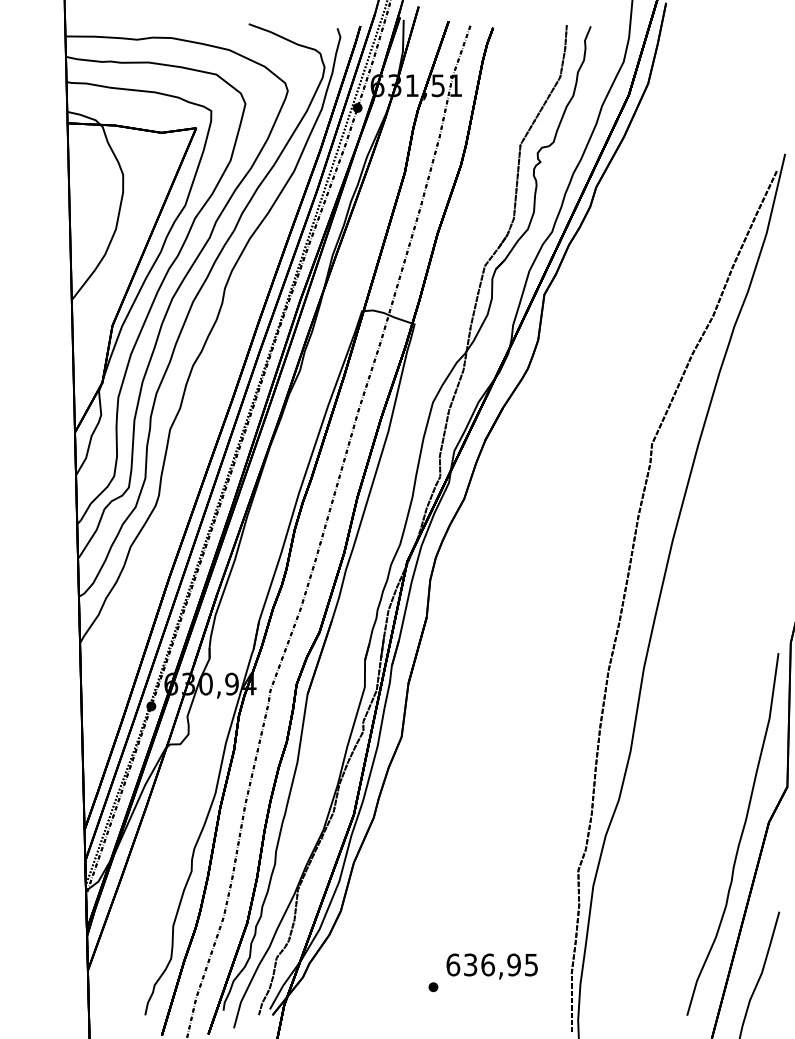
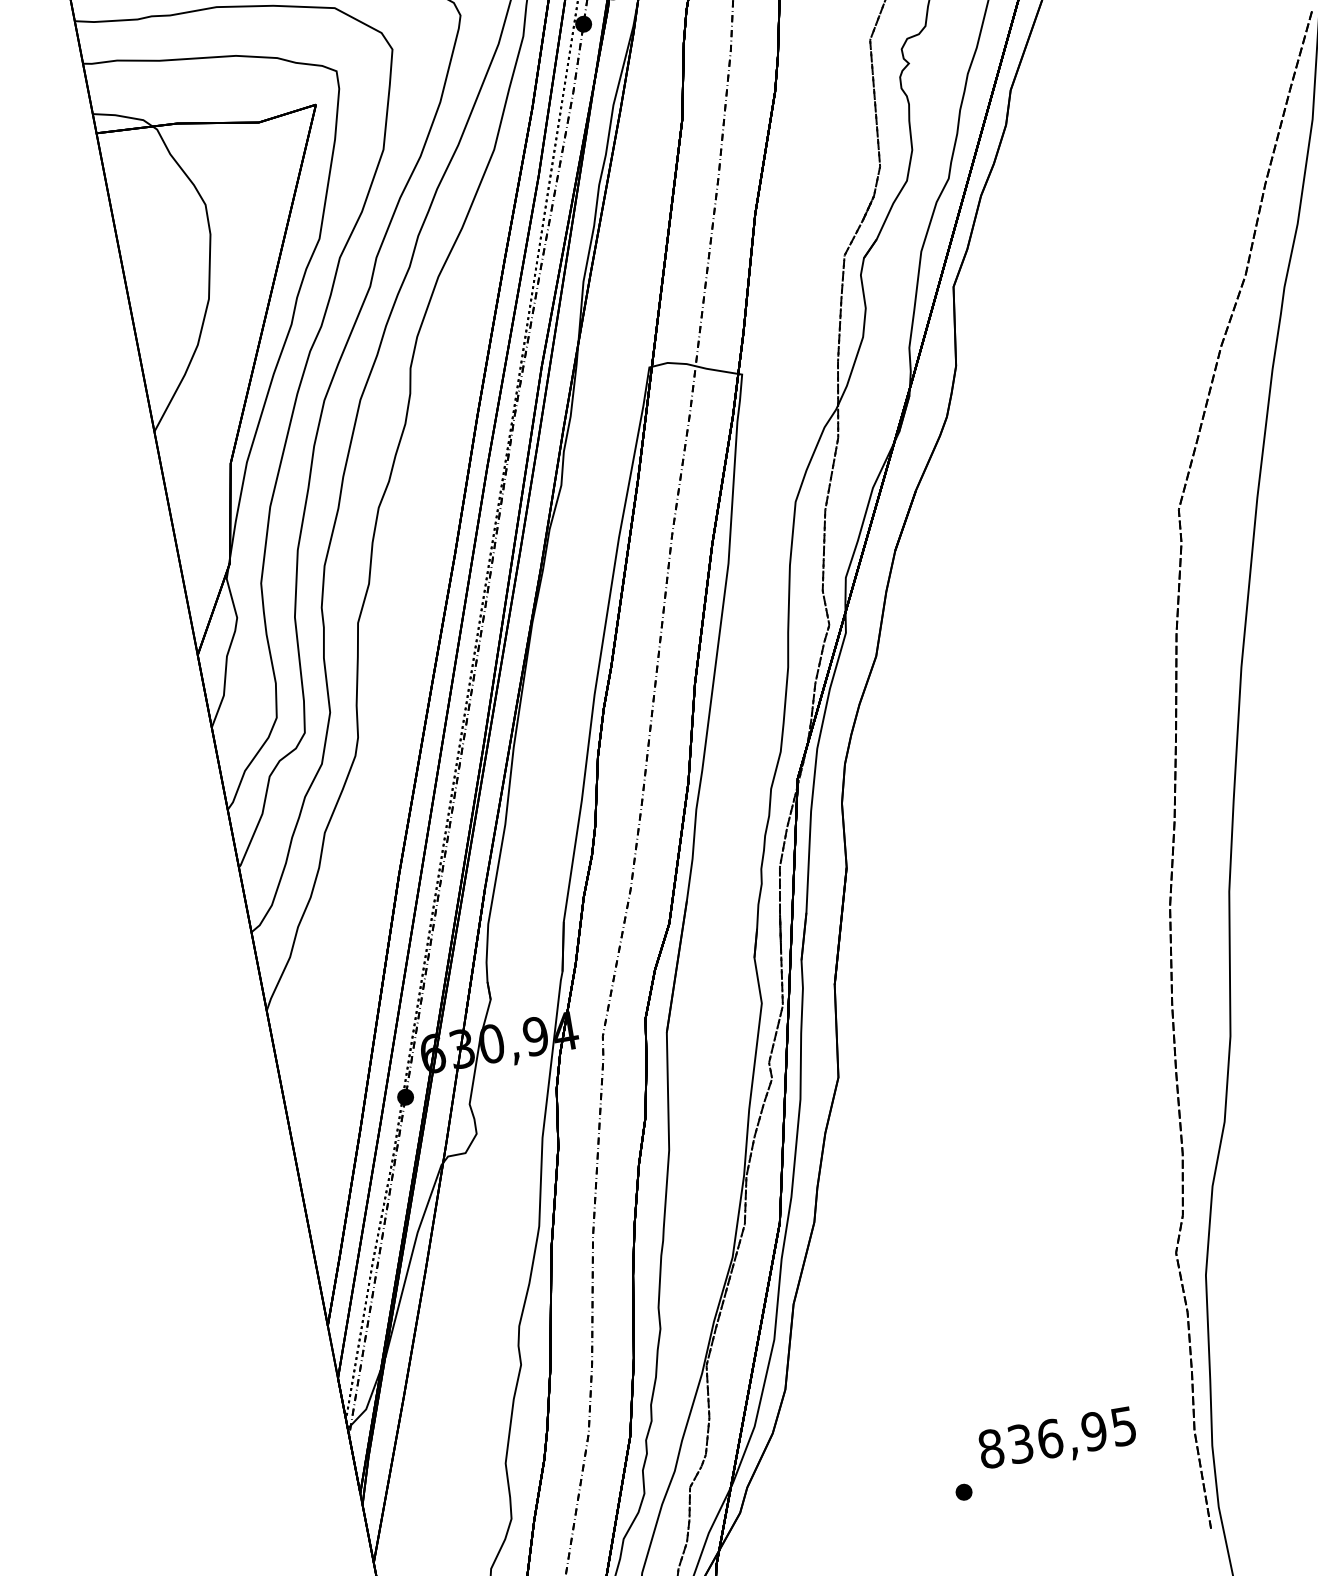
text: (453, 964) -> (991, 1448), 636,95 -> 836,95

